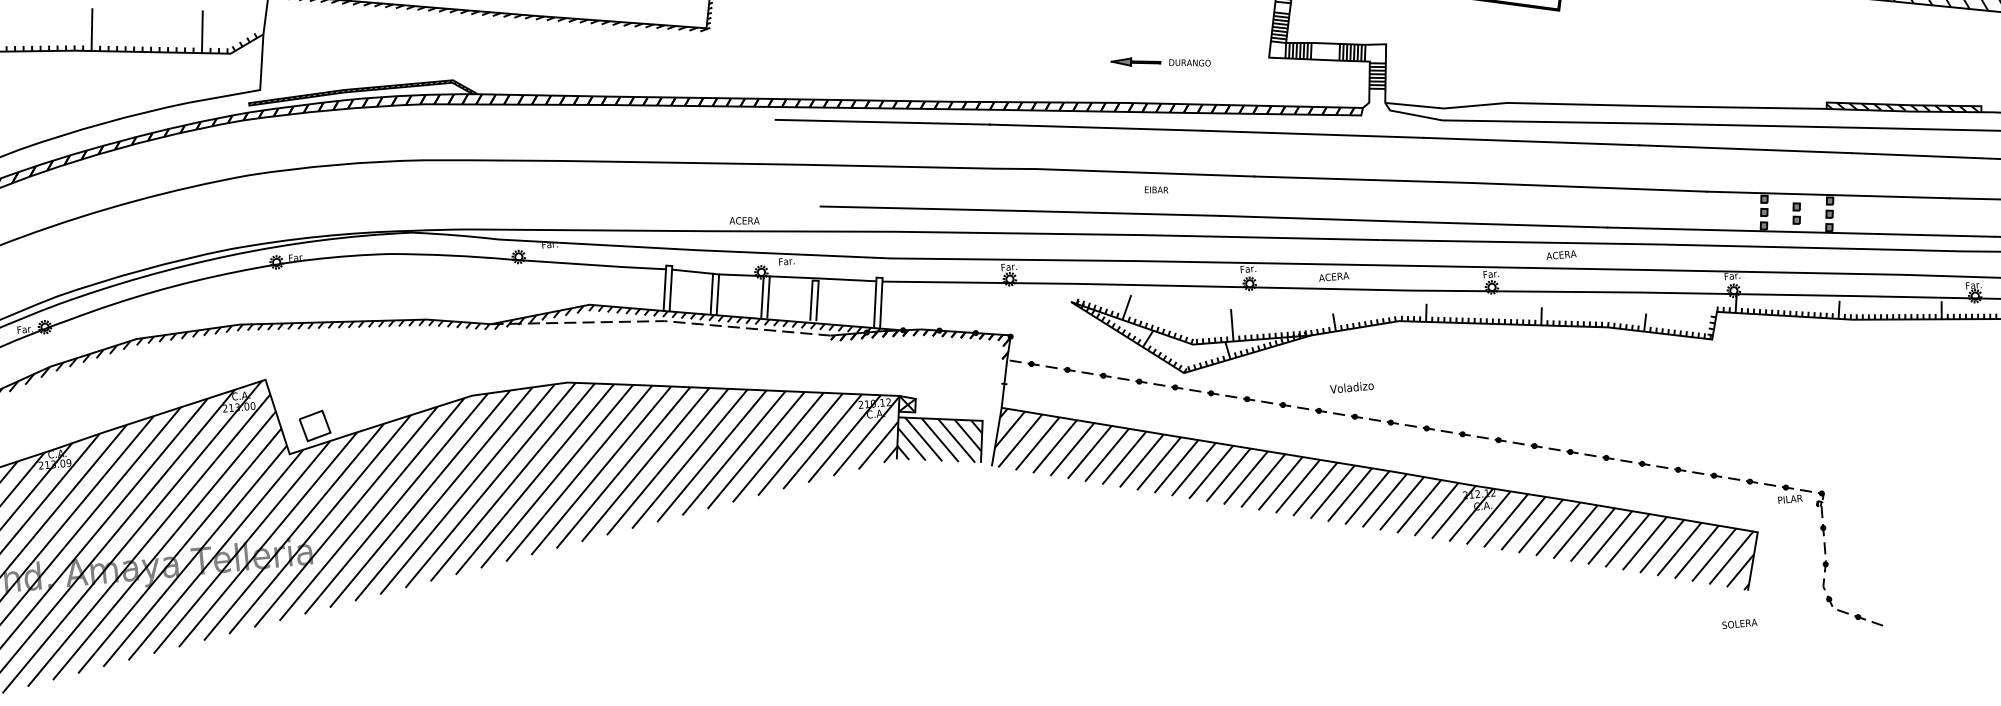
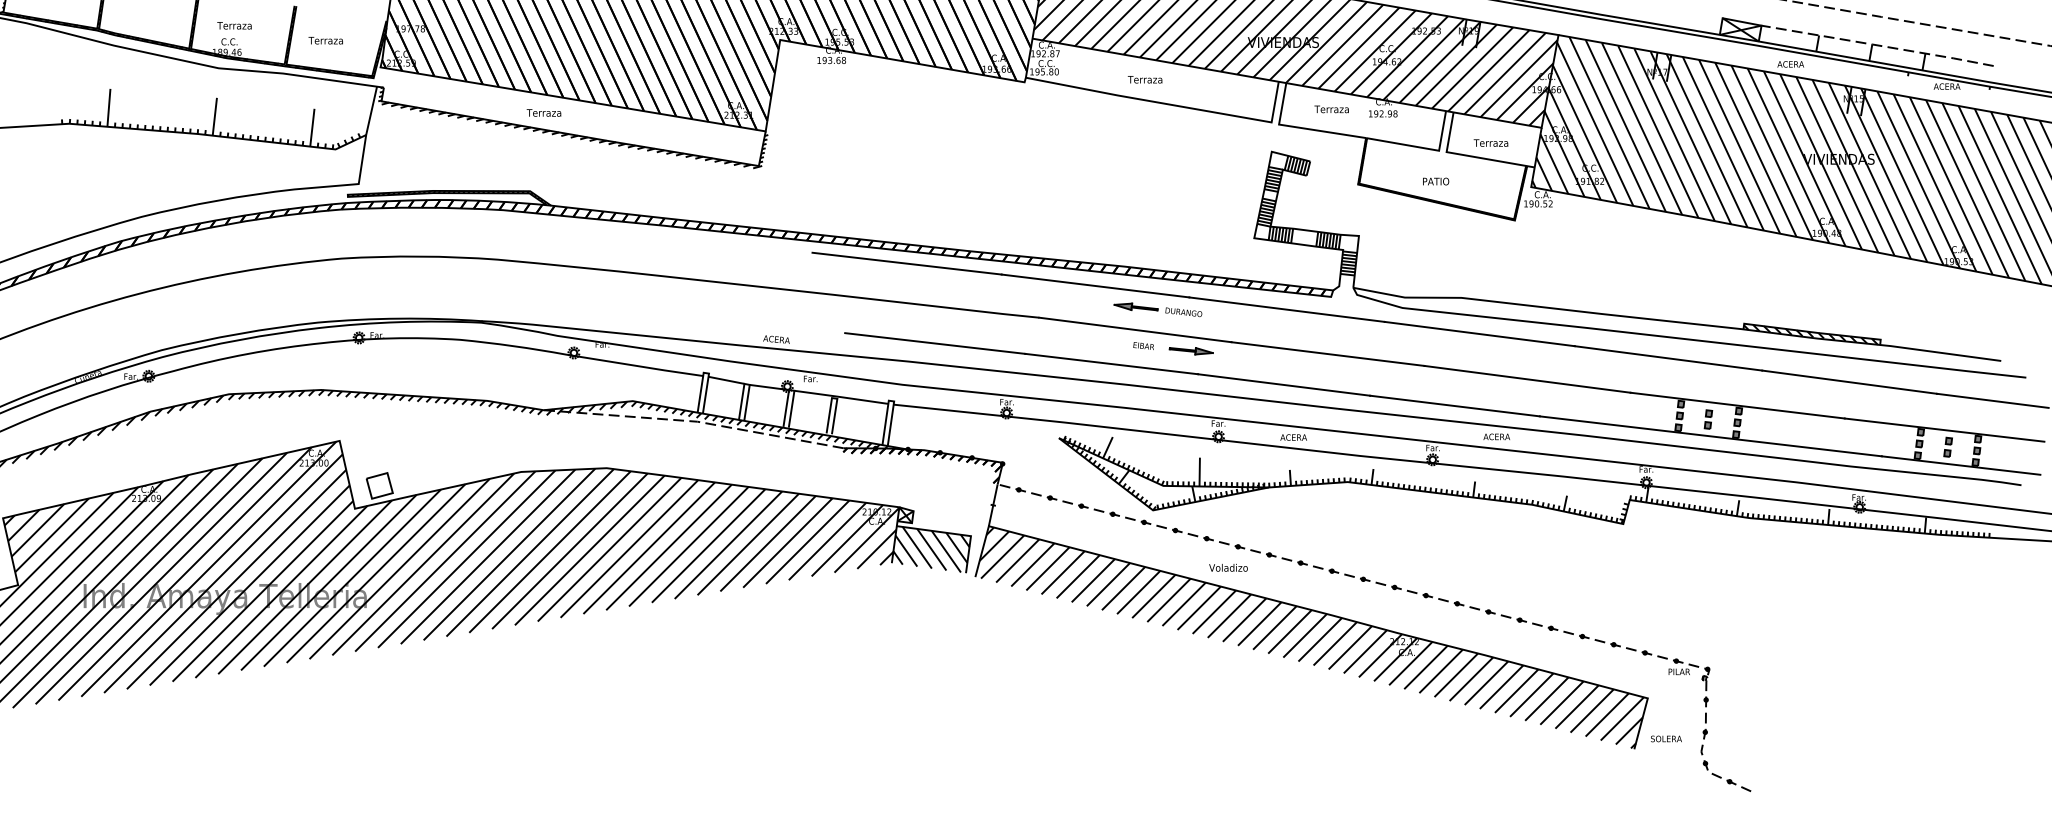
part: (1160, 62) -> (1157, 309), moved
part: (1209, 191) -> (1190, 351), added
text: (1351, 387) -> (1228, 567), moved
text: (1739, 623) -> (1666, 738), moved

